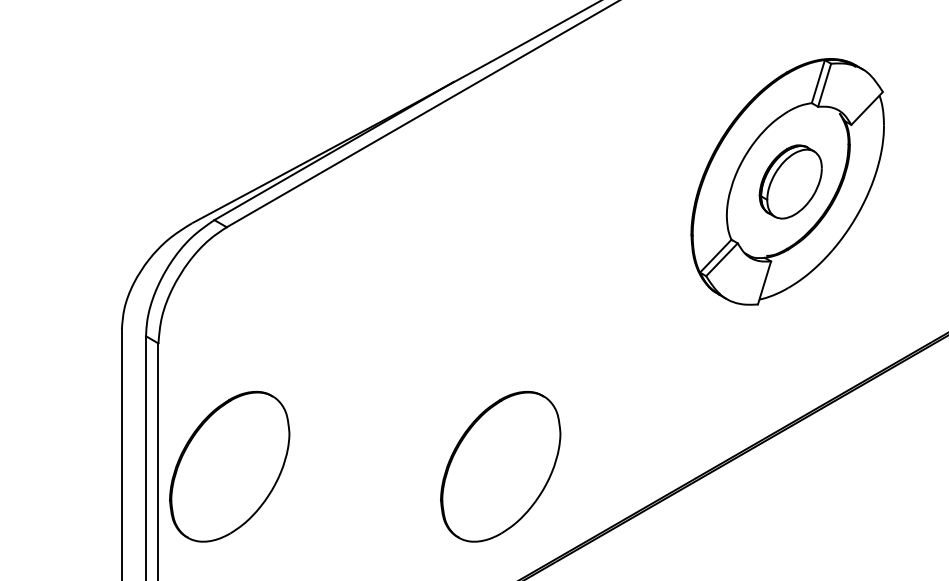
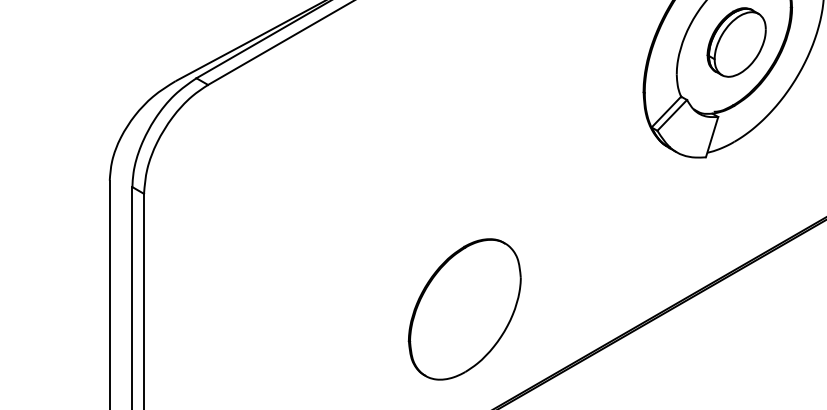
part: (229, 466) -> (210, 309), removed

